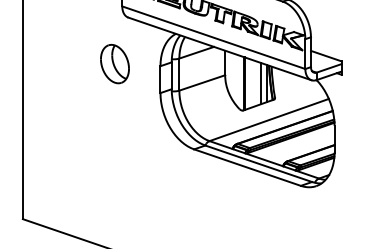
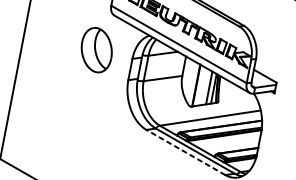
part: (114, 64) -> (96, 50), size x1.4
line: (247, 167) -> (185, 152), solid -> dashed

